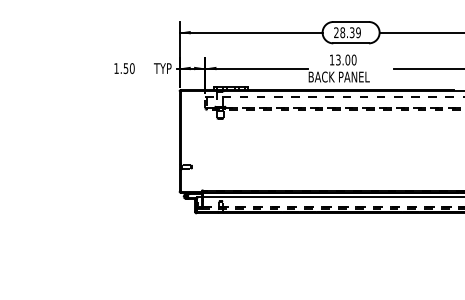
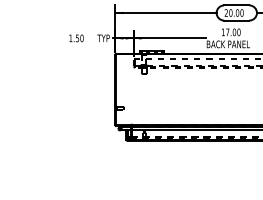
text: (350, 32) -> (236, 12), 28.39 -> 20.00
text: (338, 59) -> (227, 31), 13.00 -> 17.00

